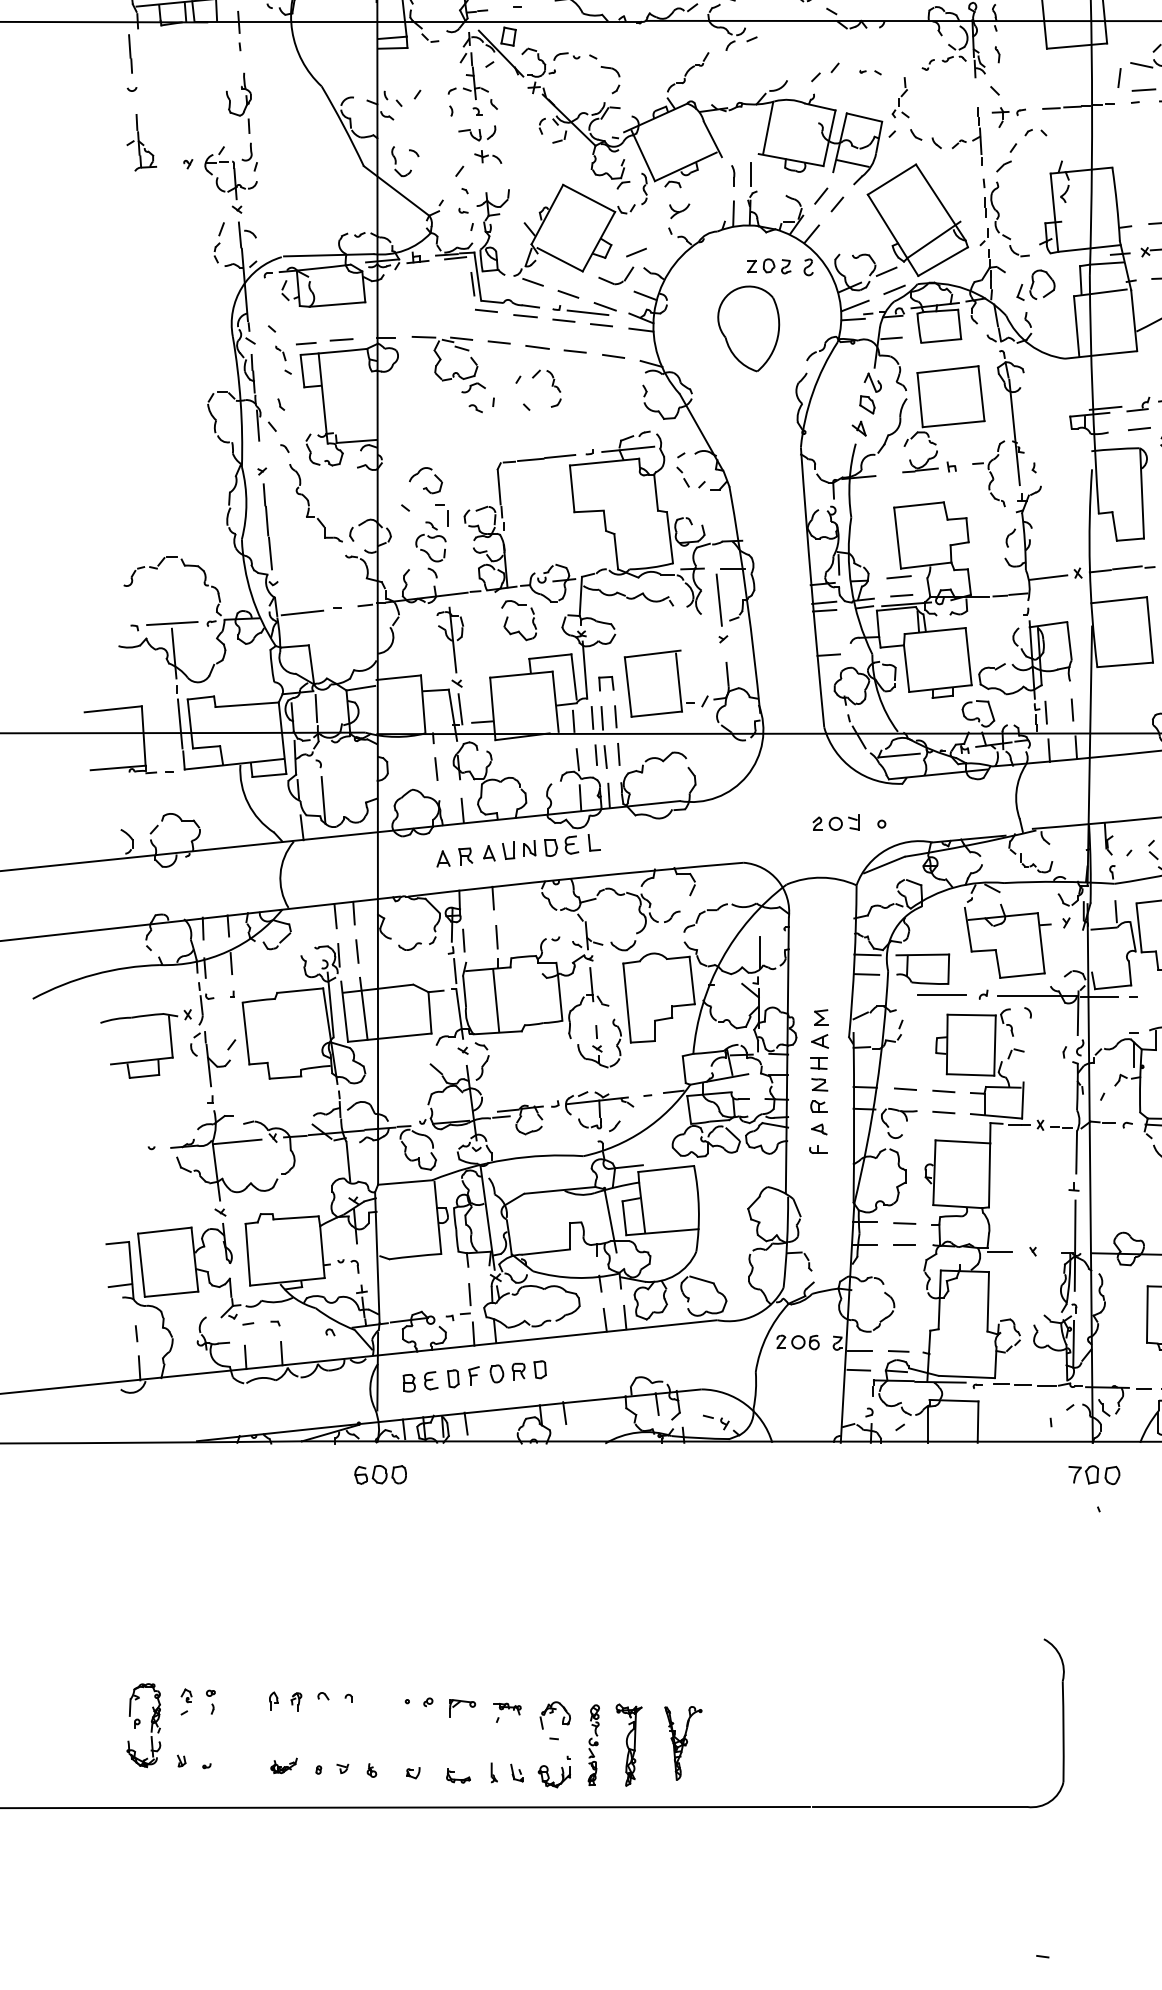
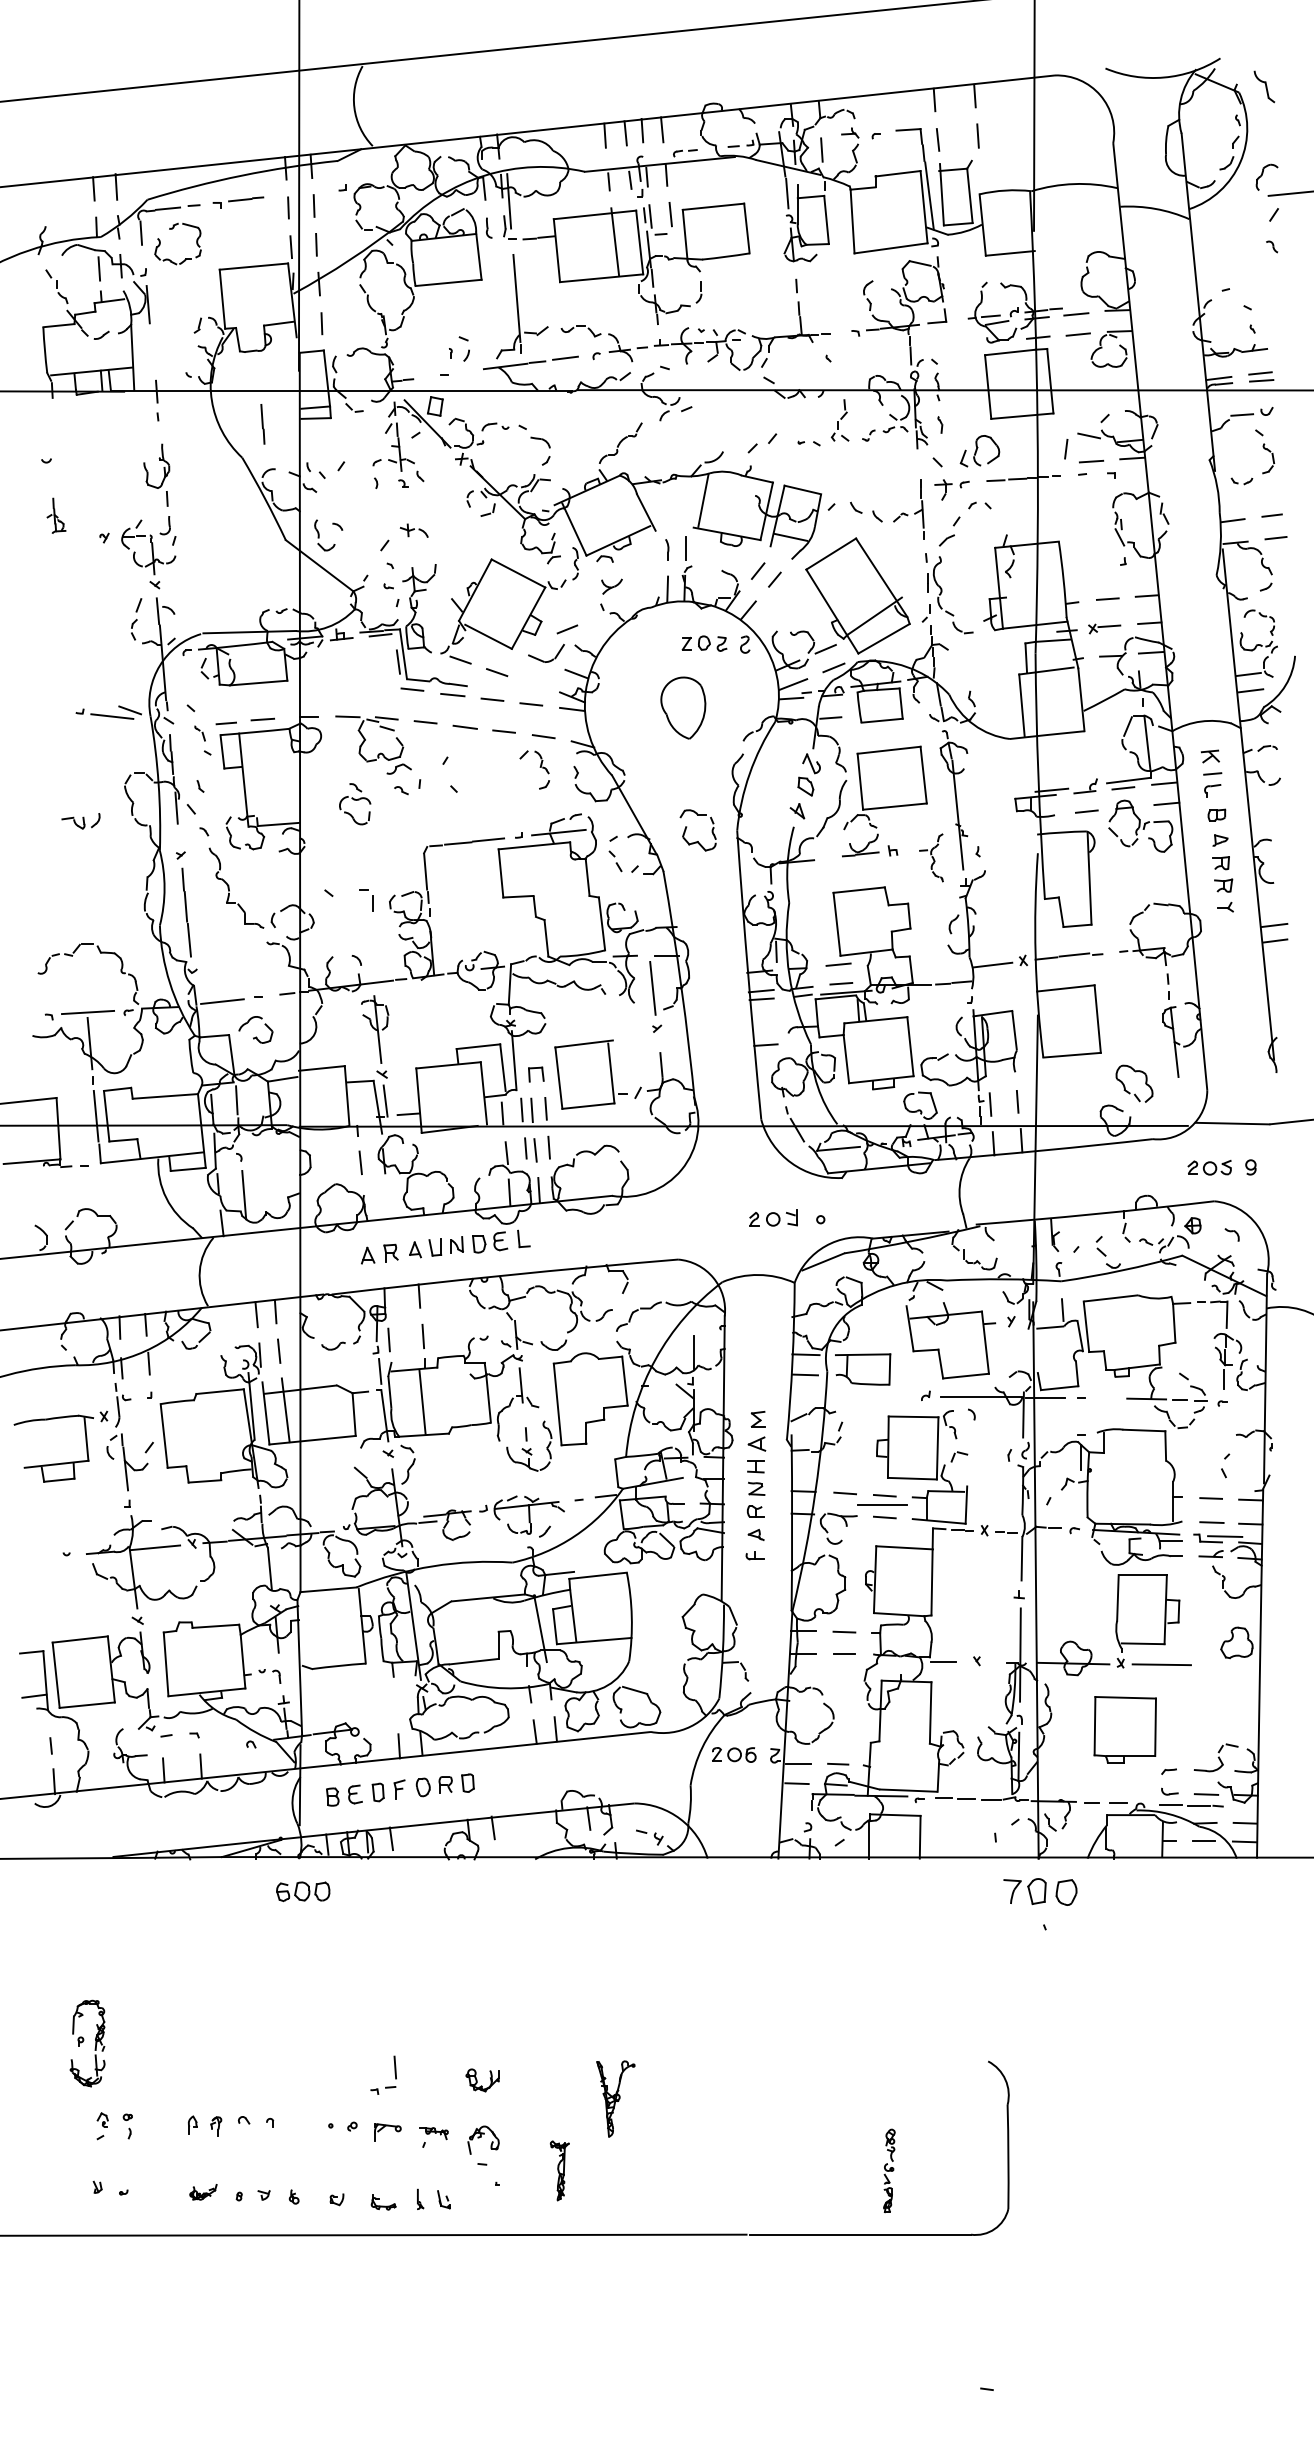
line: (130, 54) -> (262, 424), moved
part: (900, 97) -> (840, 420), moved
part: (476, 133) -> (80, 821), moved
part: (141, 142) -> (56, 515), size x0.6
part: (1035, 285) -> (979, 451), moved
part: (584, 308) -> (108, 712), moved
part: (748, 328) -> (683, 707), size x0.7
part: (546, 388) -> (534, 769), moved
part: (989, 473) -> (931, 857), size x0.7
part: (426, 487) -> (256, 1036), moved
part: (431, 542) -> (355, 804), moved
part: (508, 617) -> (687, 827), moved
line: (462, 810) -> (387, 1205), removed
line: (941, 994) -> (882, 1504), moved
part: (469, 1301) -> (394, 2074), moved
part: (1093, 1474) -> (1039, 1891), size x1.4
part: (143, 1725) -> (87, 2043), moved
part: (683, 1742) -> (615, 2098), moved
part: (593, 1744) -> (889, 2170), moved
part: (628, 1744) -> (559, 2170), size x0.7
part: (554, 1776) -> (482, 2080), moved

